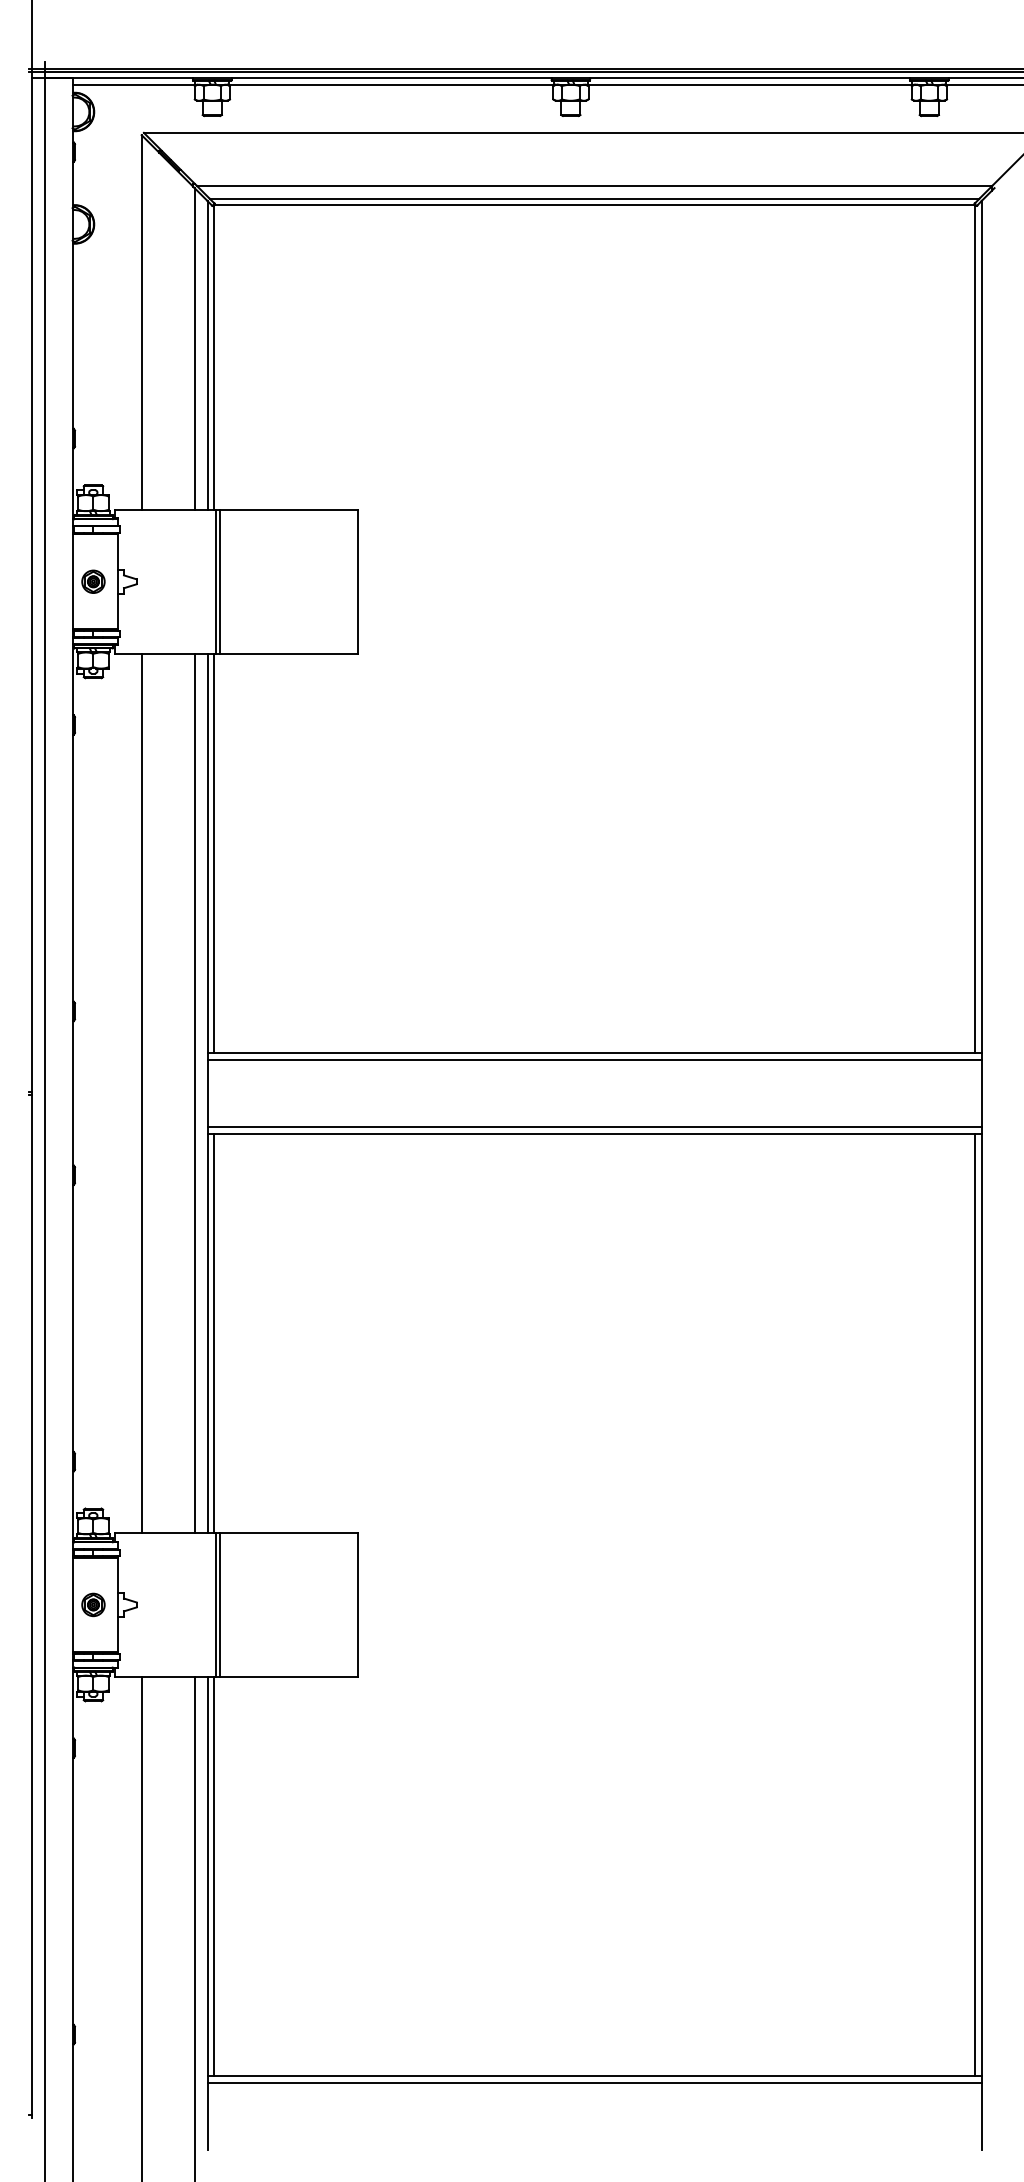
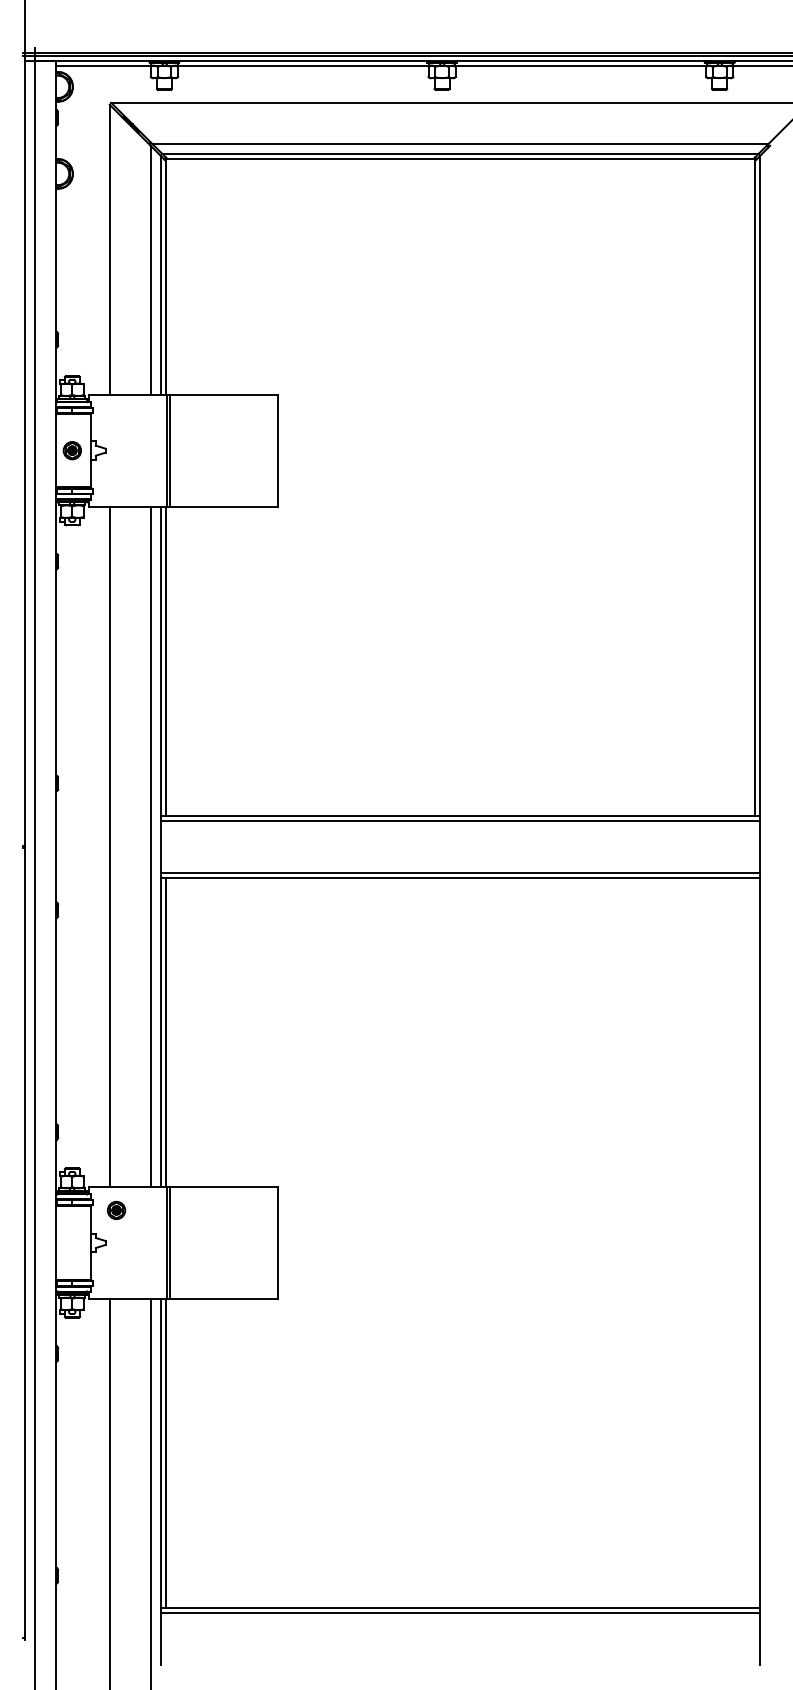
part: (93, 1604) -> (116, 1210), moved
line: (975, 1604) -> (755, 1242), removed

